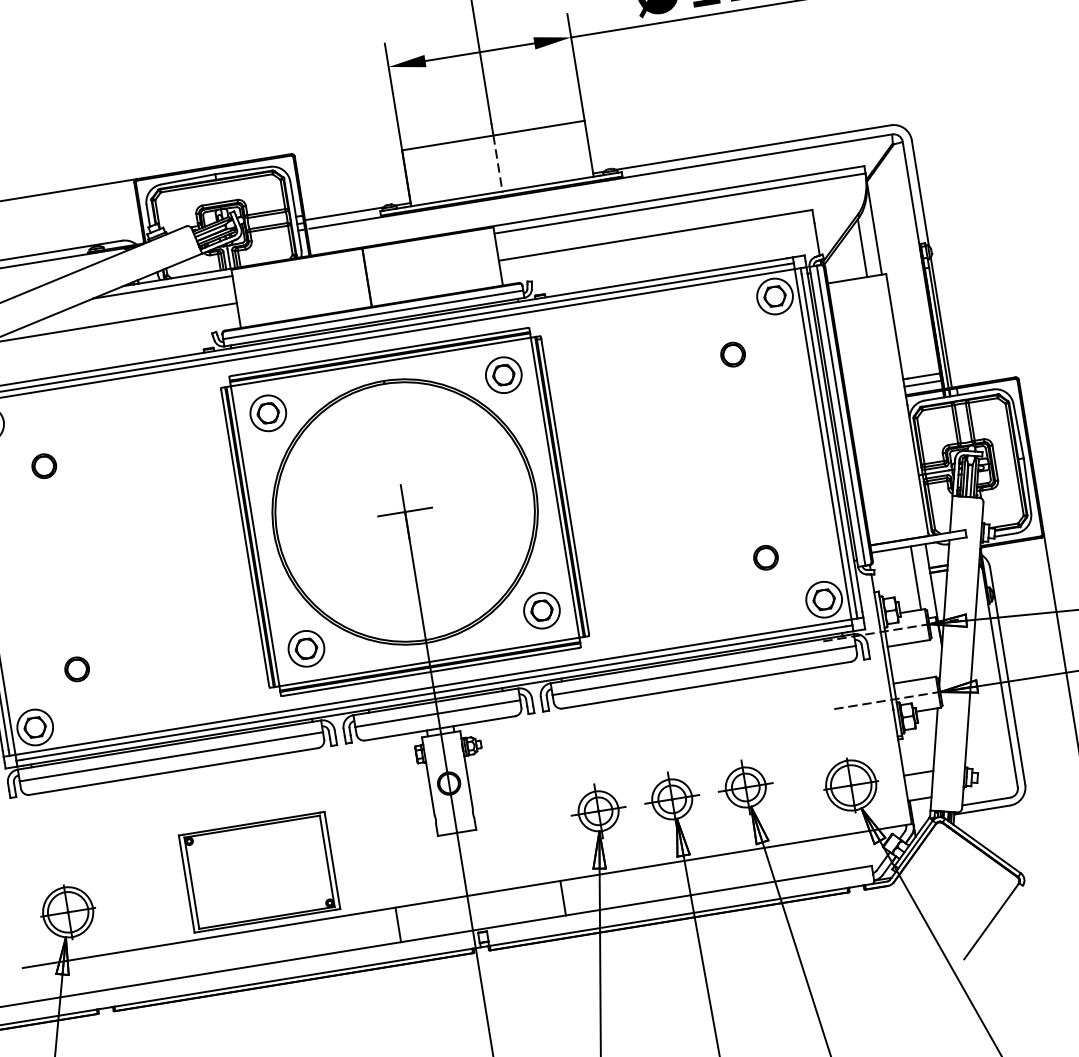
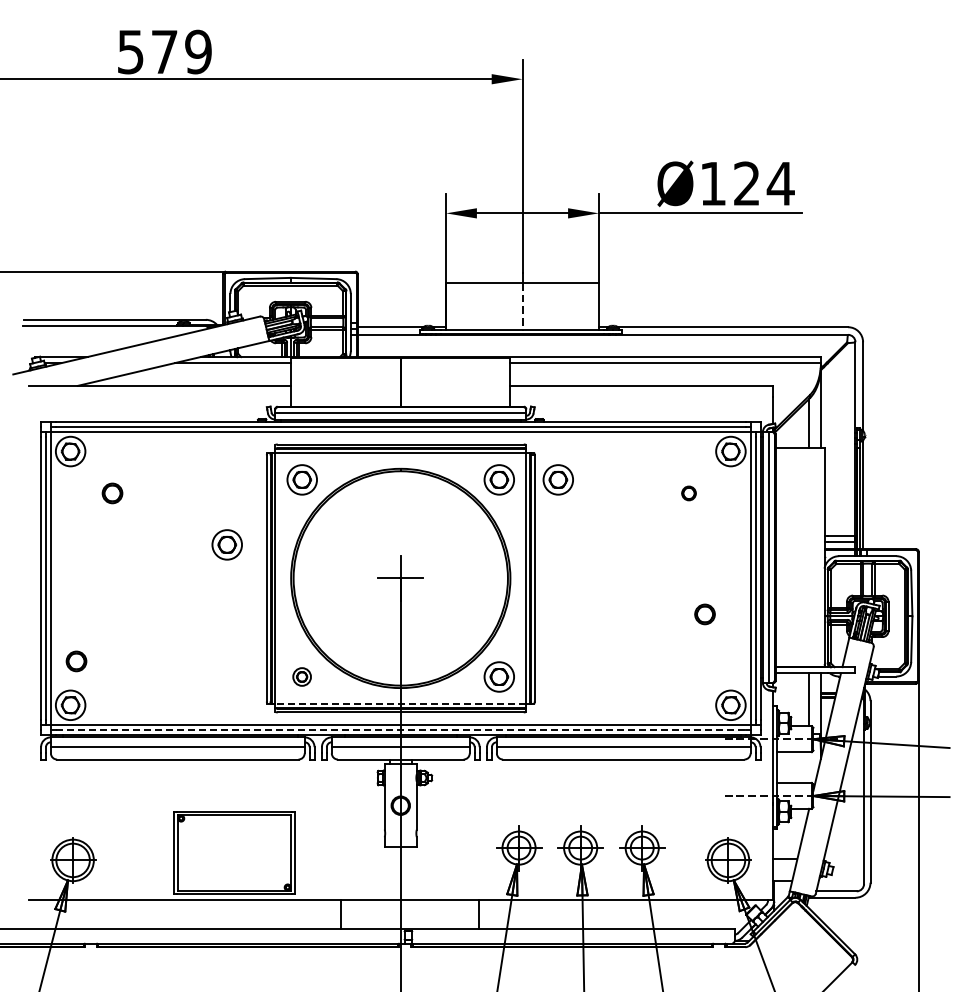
part: (732, 354) -> (688, 493), size x0.7
part: (573, 363) -> (557, 479), added
part: (190, 505) -> (226, 544), added
part: (765, 557) -> (704, 614), moved
part: (305, 648) -> (301, 676), size x0.6
line: (429, 661) -> (400, 703), solid -> dashed
part: (77, 669) -> (76, 661), moved
line: (434, 692) -> (400, 729), solid -> dashed

